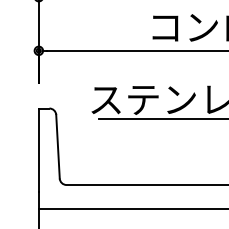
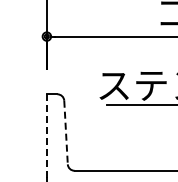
line: (58, 146) -> (66, 132), solid -> dashed
line: (38, 150) -> (46, 136), solid -> dashed

